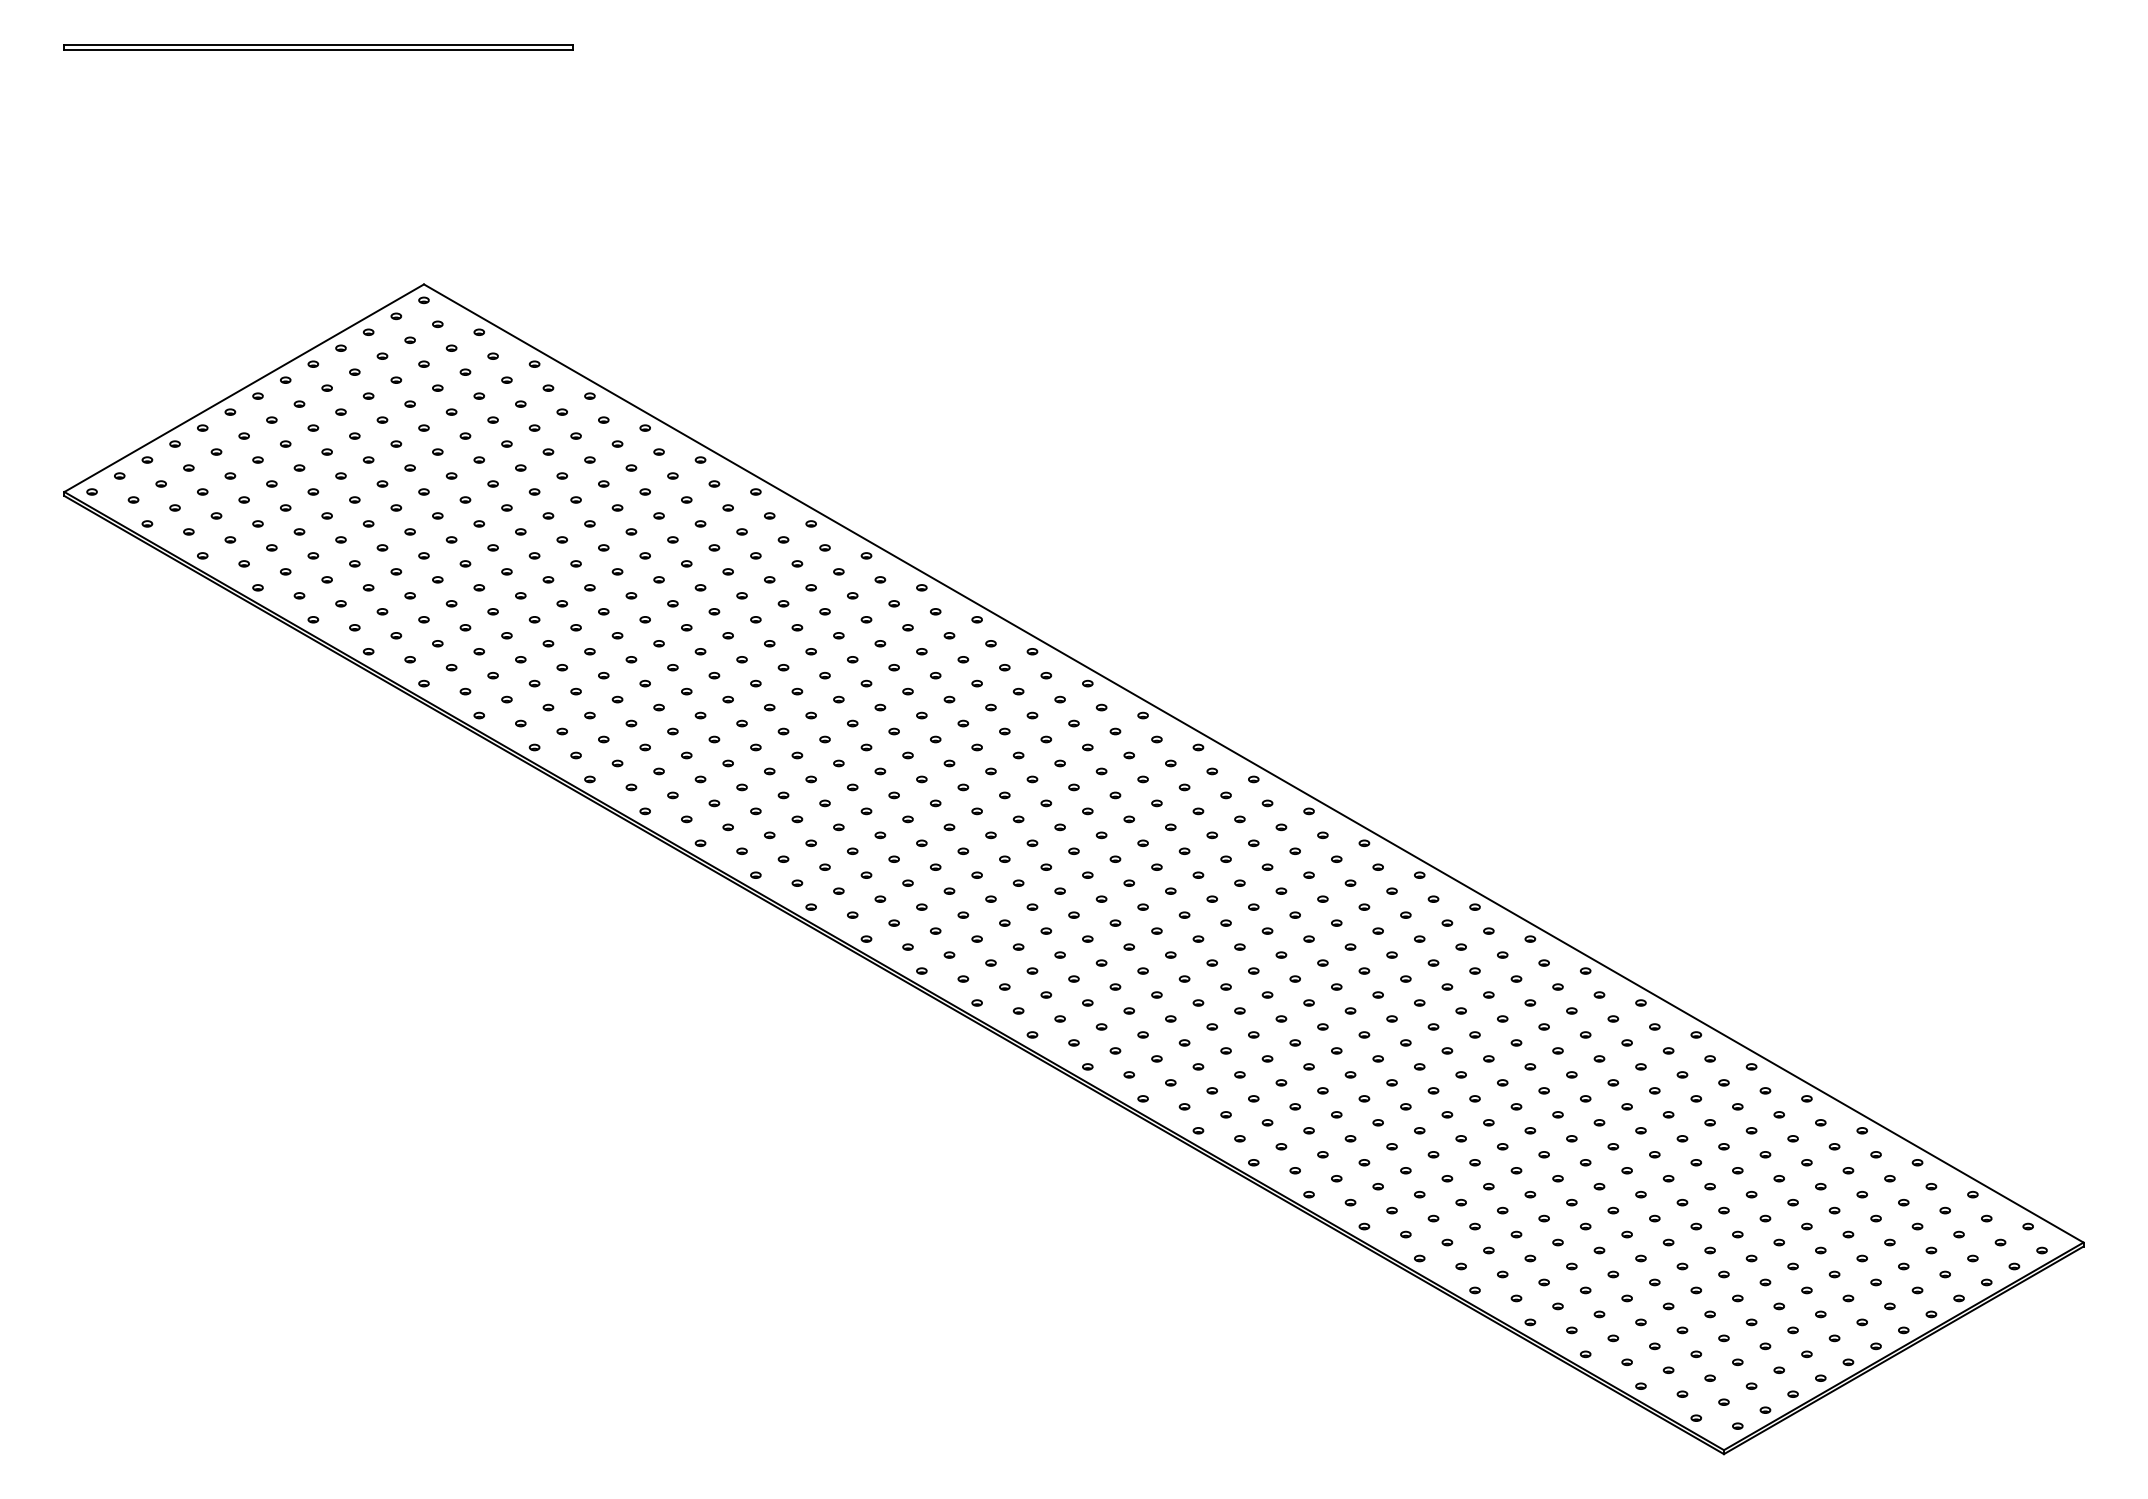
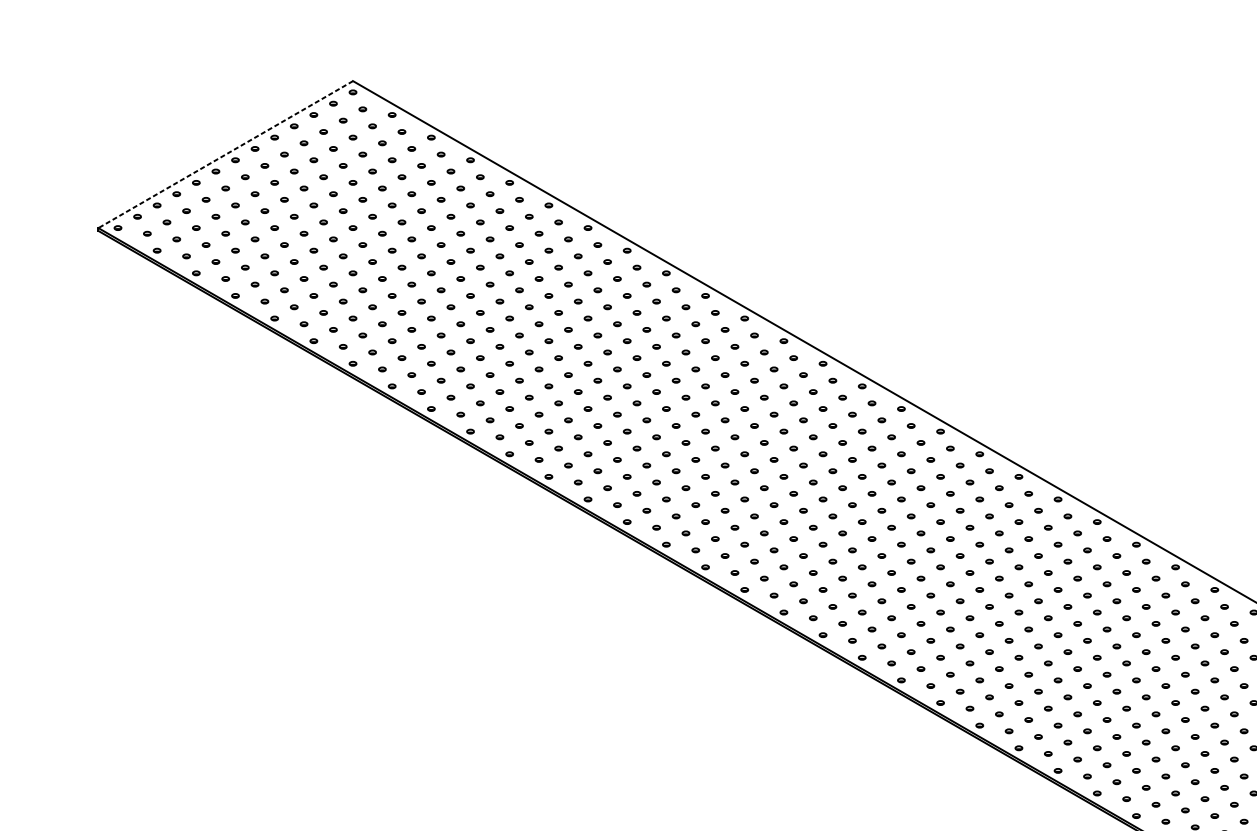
line: (244, 388) -> (225, 154), solid -> dashed

